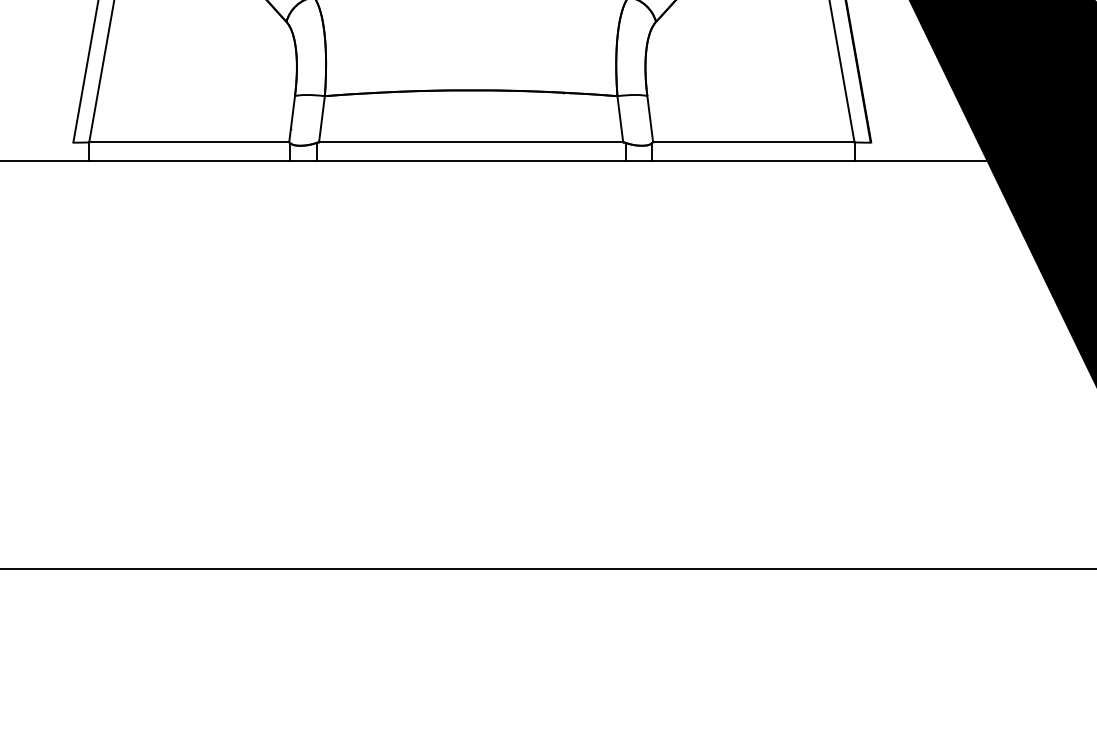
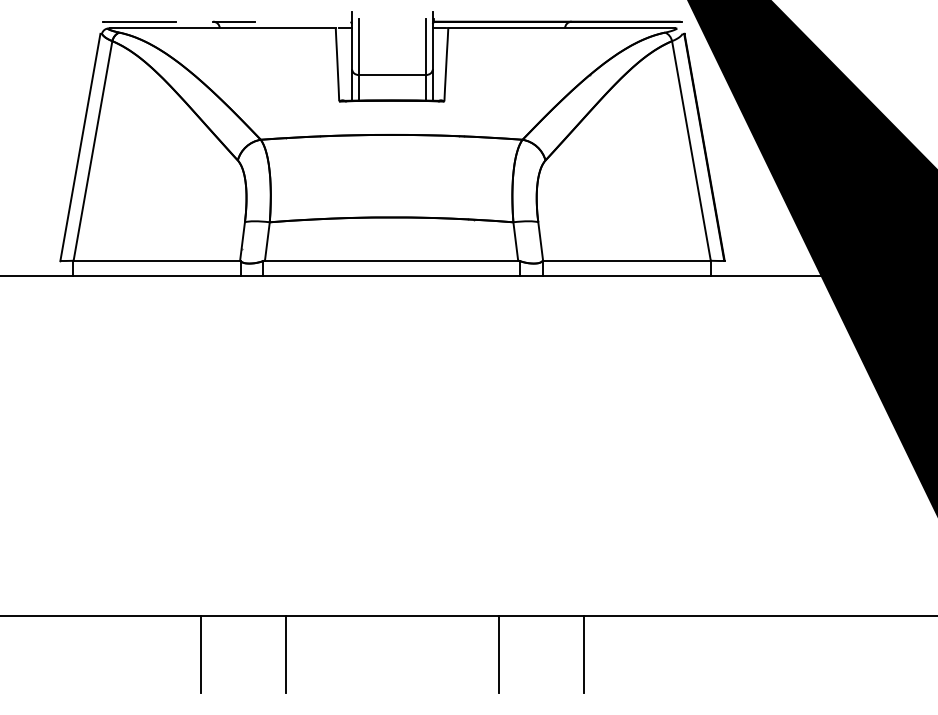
line: (242, 615) -> (201, 654), added
line: (344, 615) -> (286, 654), added
line: (599, 615) -> (498, 654), added
line: (701, 615) -> (583, 654), added

